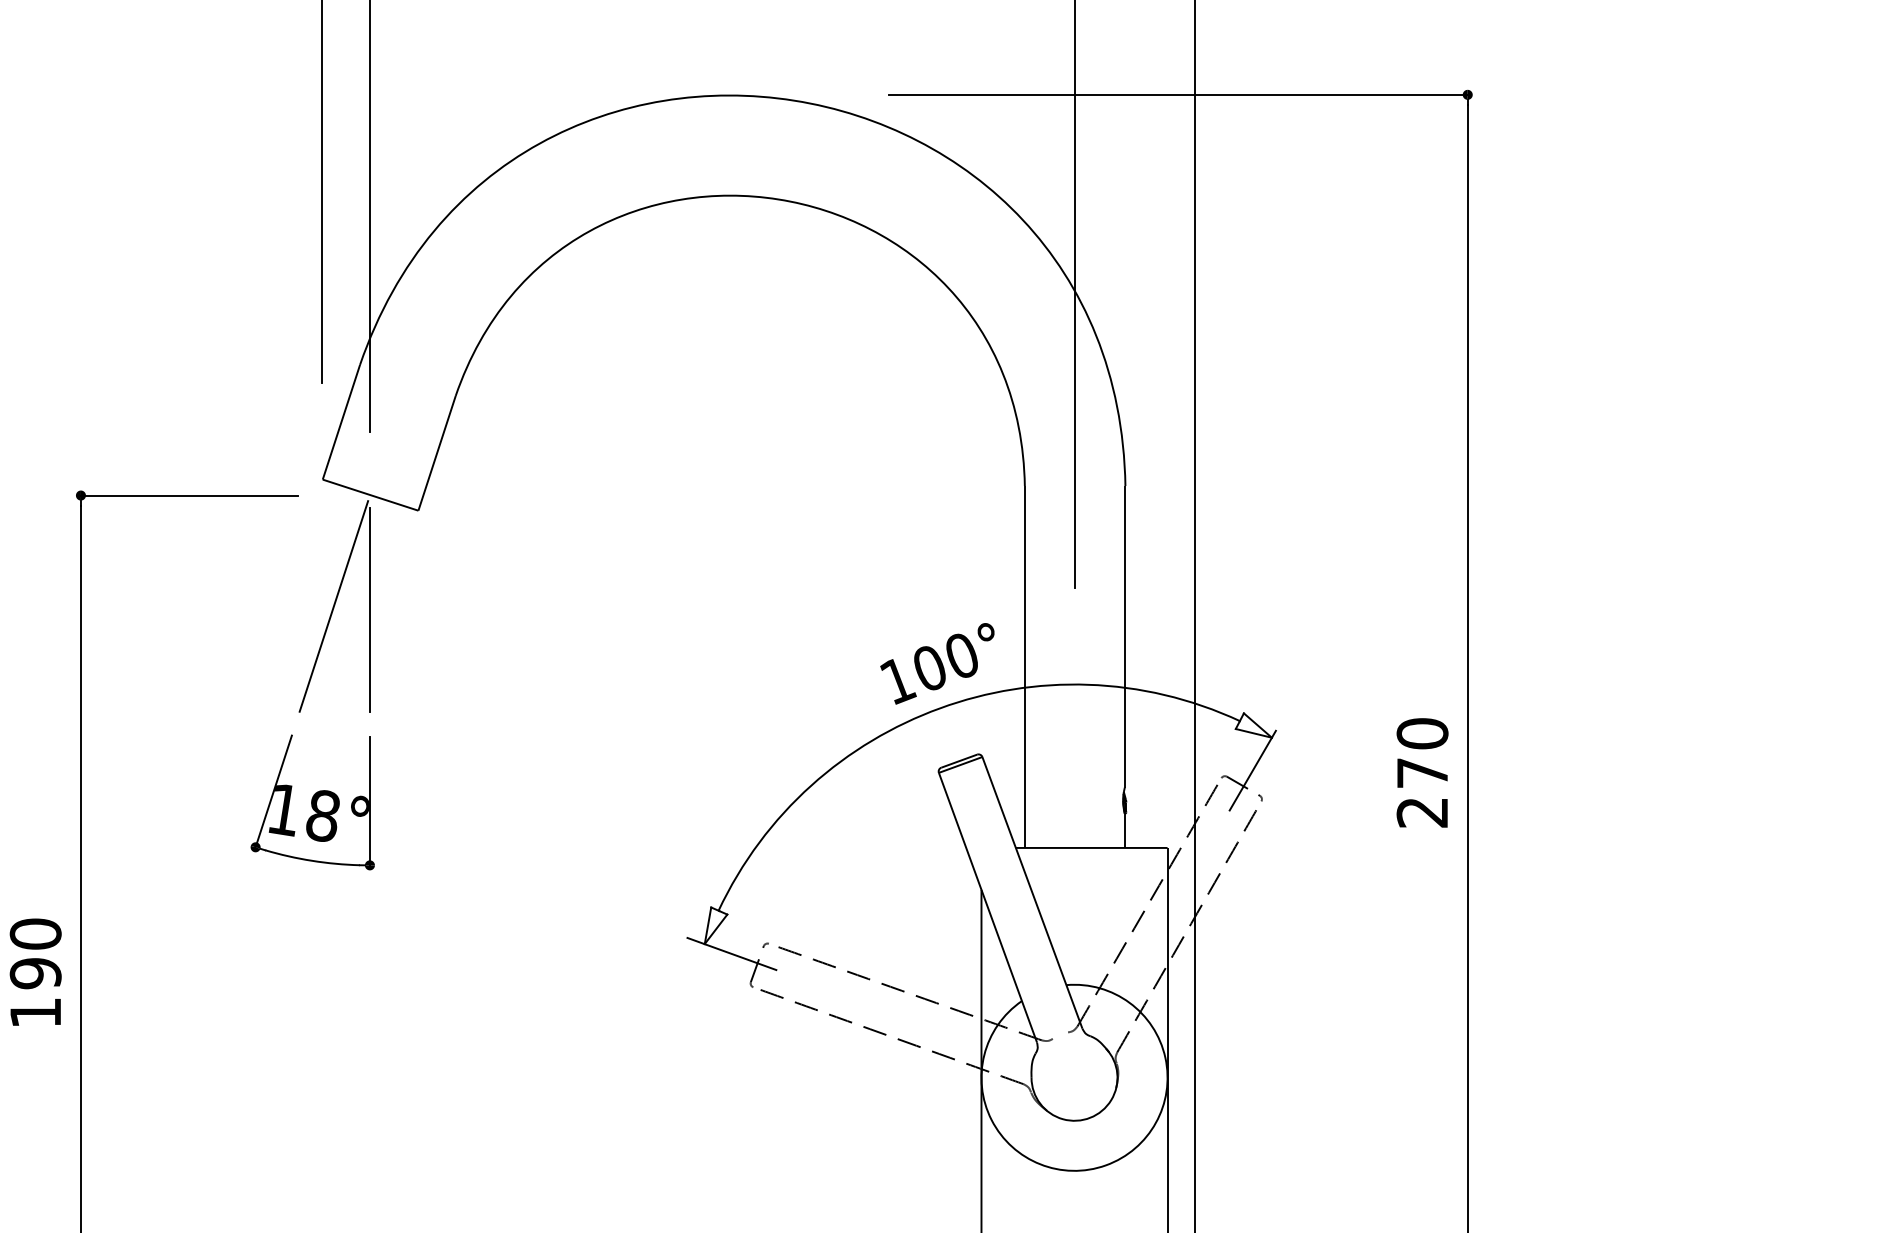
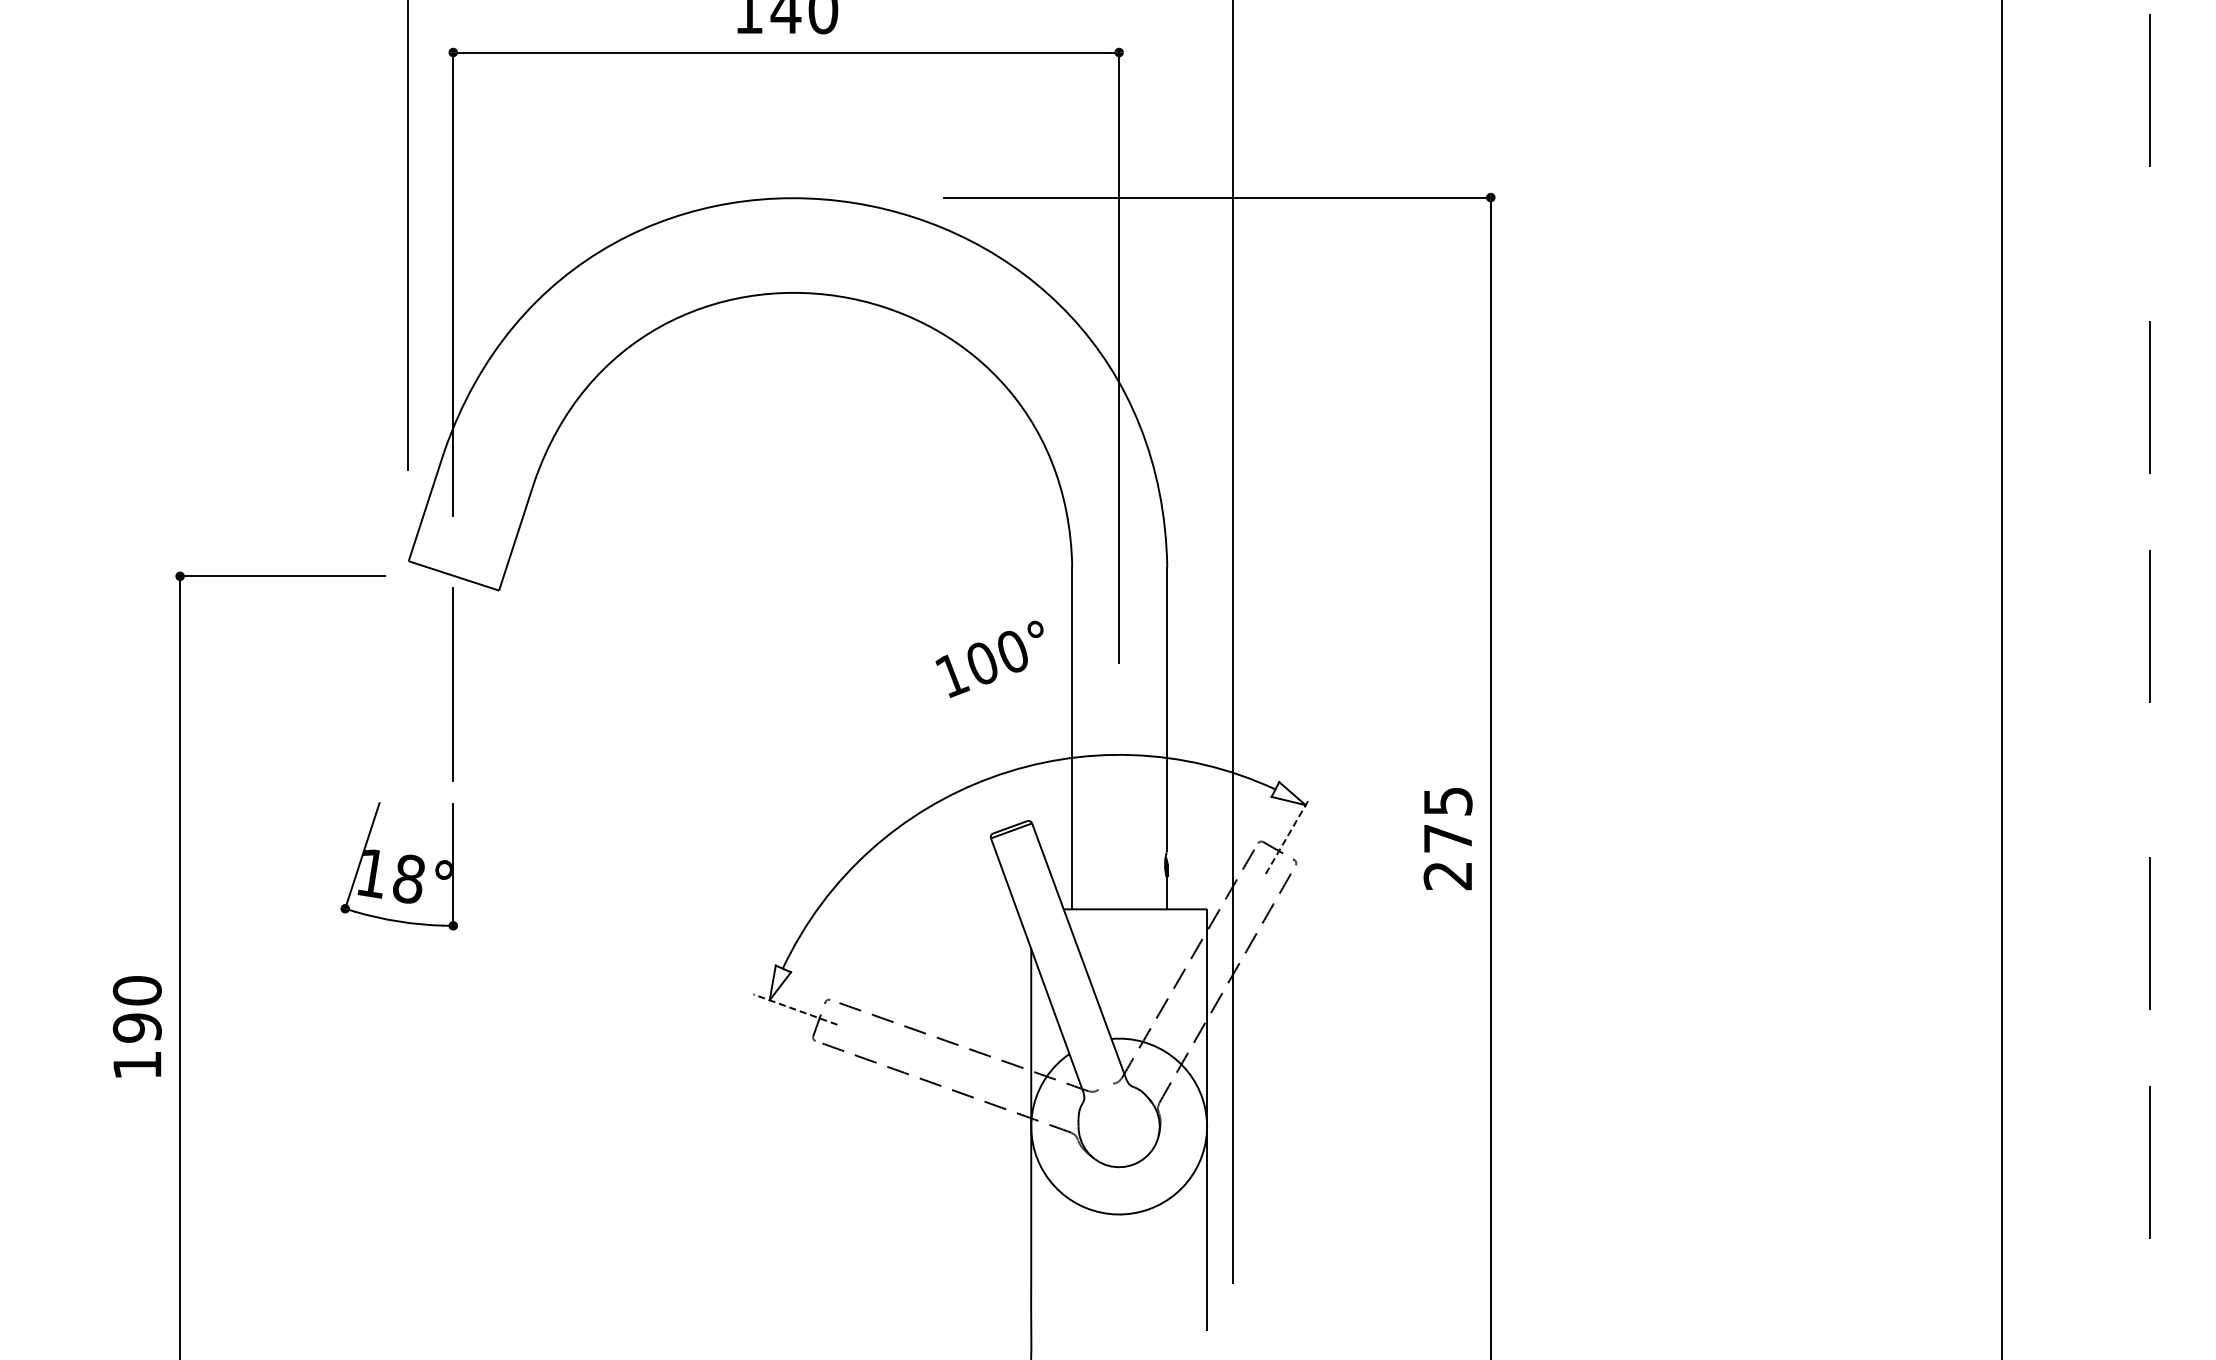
line: (333, 605) -> (418, 680), removed
text: (937, 662) -> (989, 658), moved
text: (1421, 733) -> (1447, 801), 270 -> 275
line: (1252, 770) -> (1287, 836), solid -> dashed
line: (732, 953) -> (795, 1009), solid -> dashed

